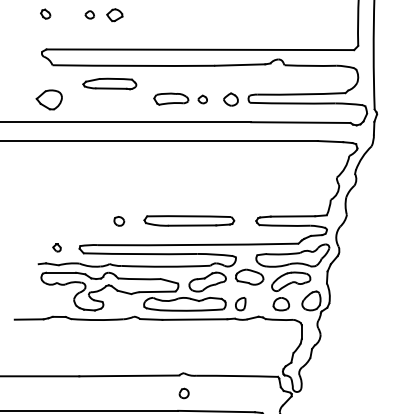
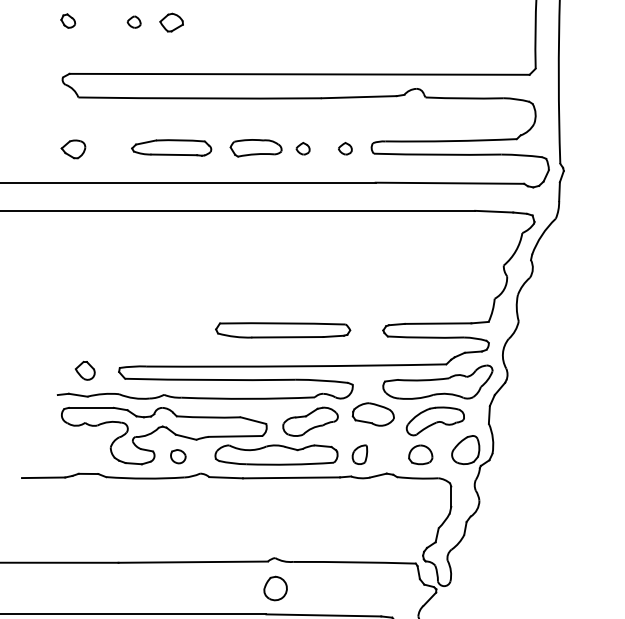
part: (109, 83) -> (171, 147), moved
part: (48, 99) -> (72, 148), size x0.62
part: (230, 99) -> (344, 148), size x0.62
part: (119, 221) -> (178, 456), moved
part: (56, 247) -> (84, 370), size x1.67
part: (183, 393) -> (274, 588), size x1.67

